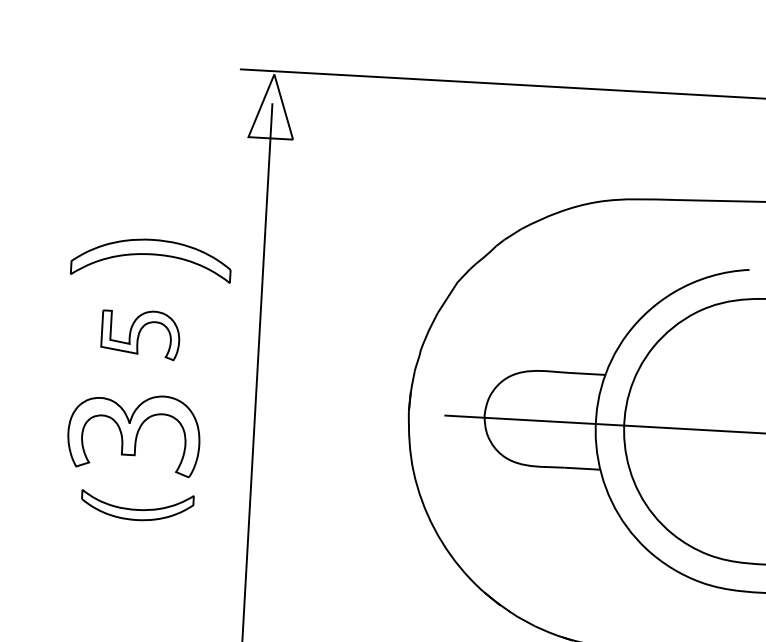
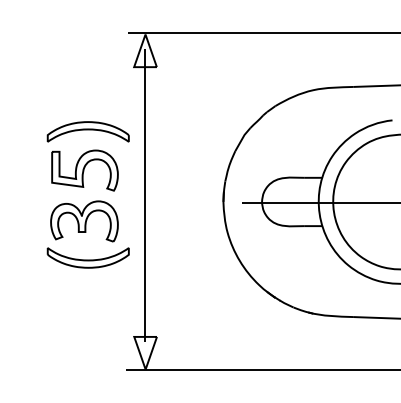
part: (139, 334) -> (84, 170), size x1.67
part: (136, 505) -> (87, 257), size x1.43

